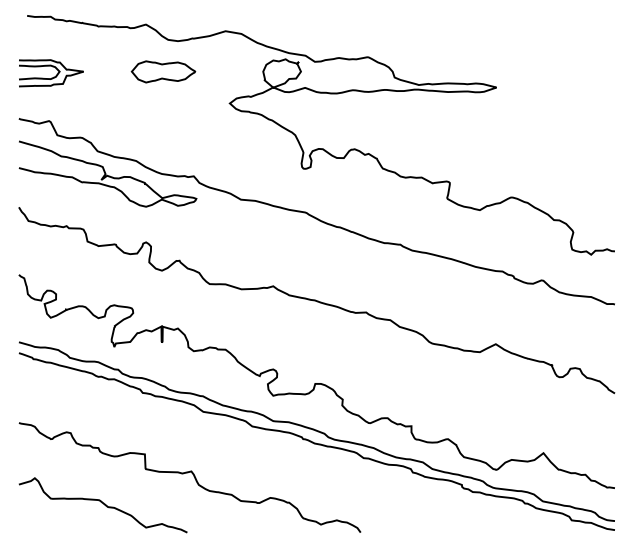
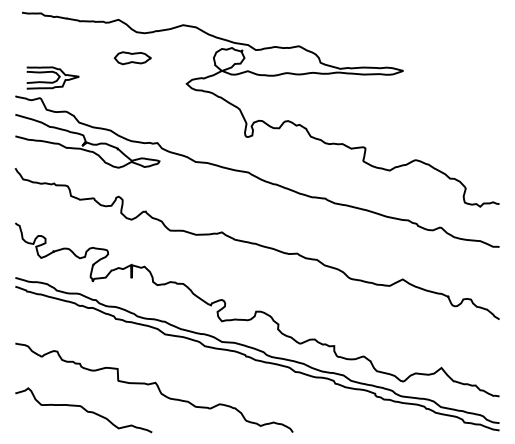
part: (163, 71) -> (132, 57), size x0.7
part: (51, 73) -> (53, 78), moved

